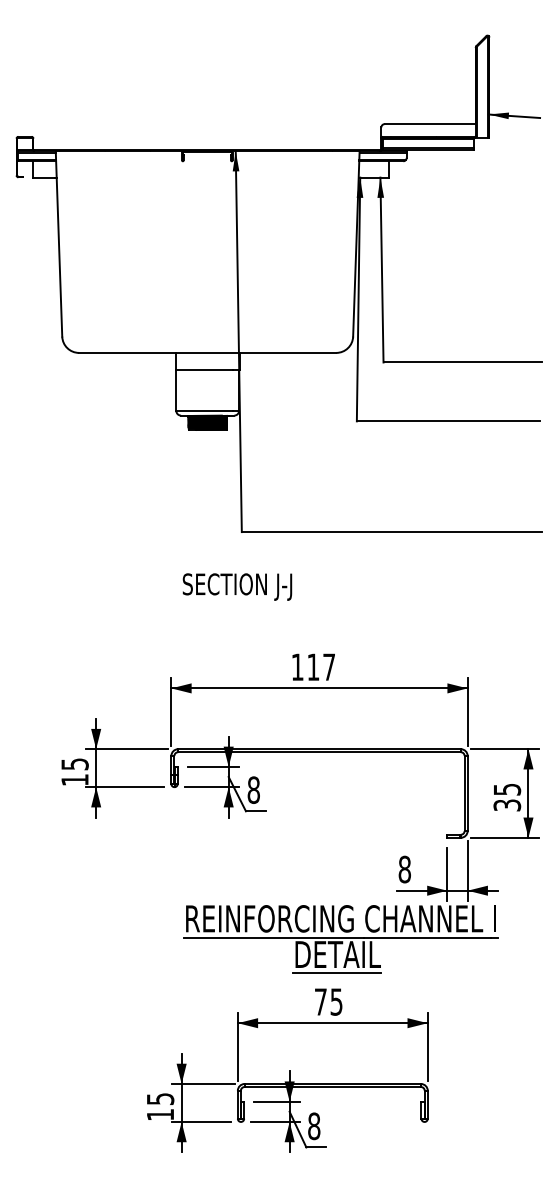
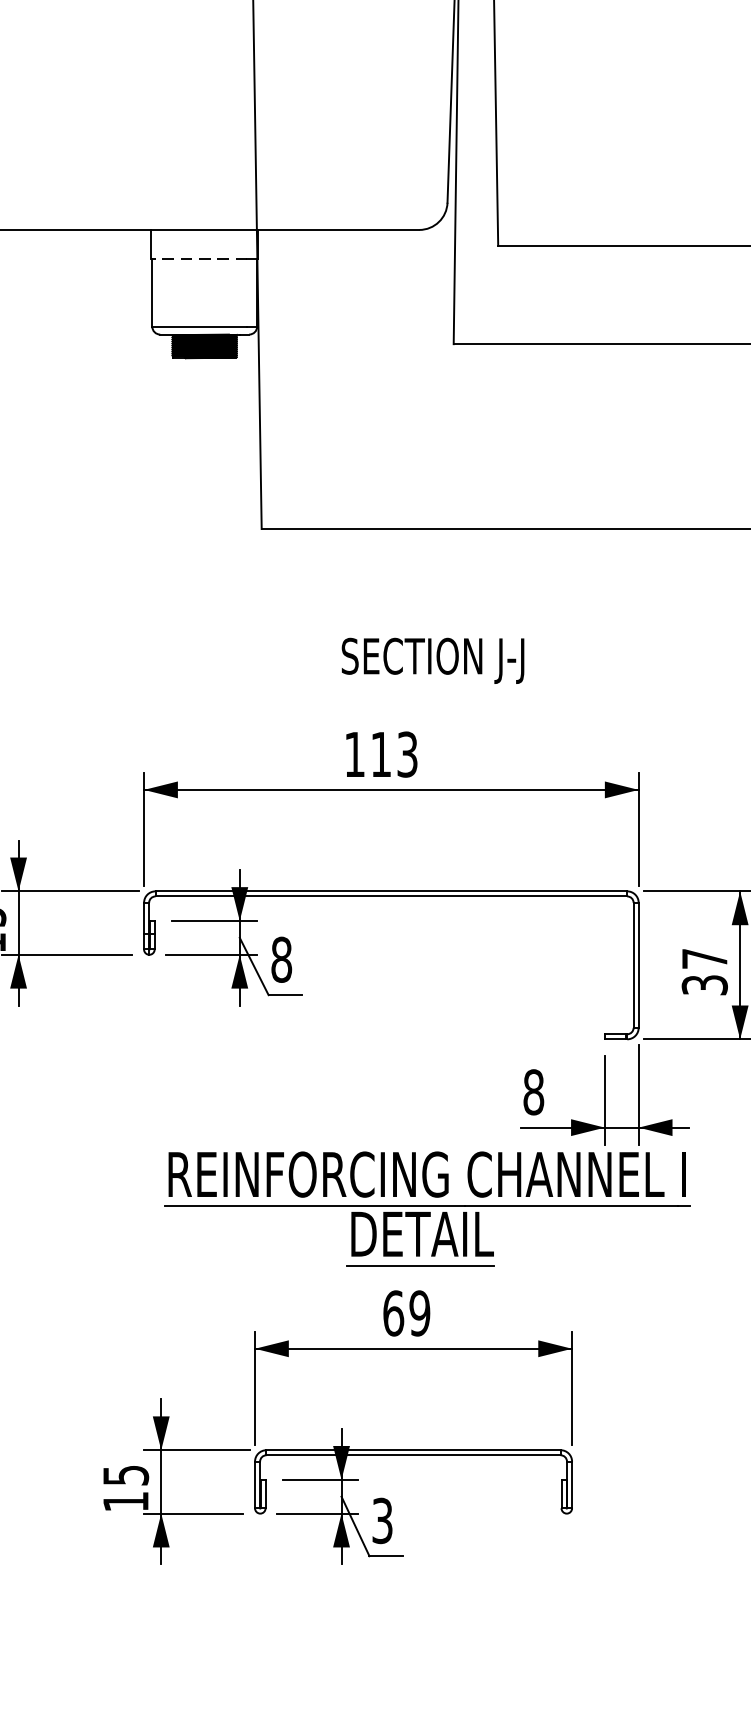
line: (204, 370) -> (199, 259), solid -> dashed
text: (237, 586) -> (433, 659), moved
text: (329, 667) -> (408, 755), 117 -> 113
text: (507, 789) -> (705, 958), 35 -> 37
text: (328, 1001) -> (406, 1312), 75 -> 69
text: (314, 1126) -> (382, 1521), 8 -> 3

